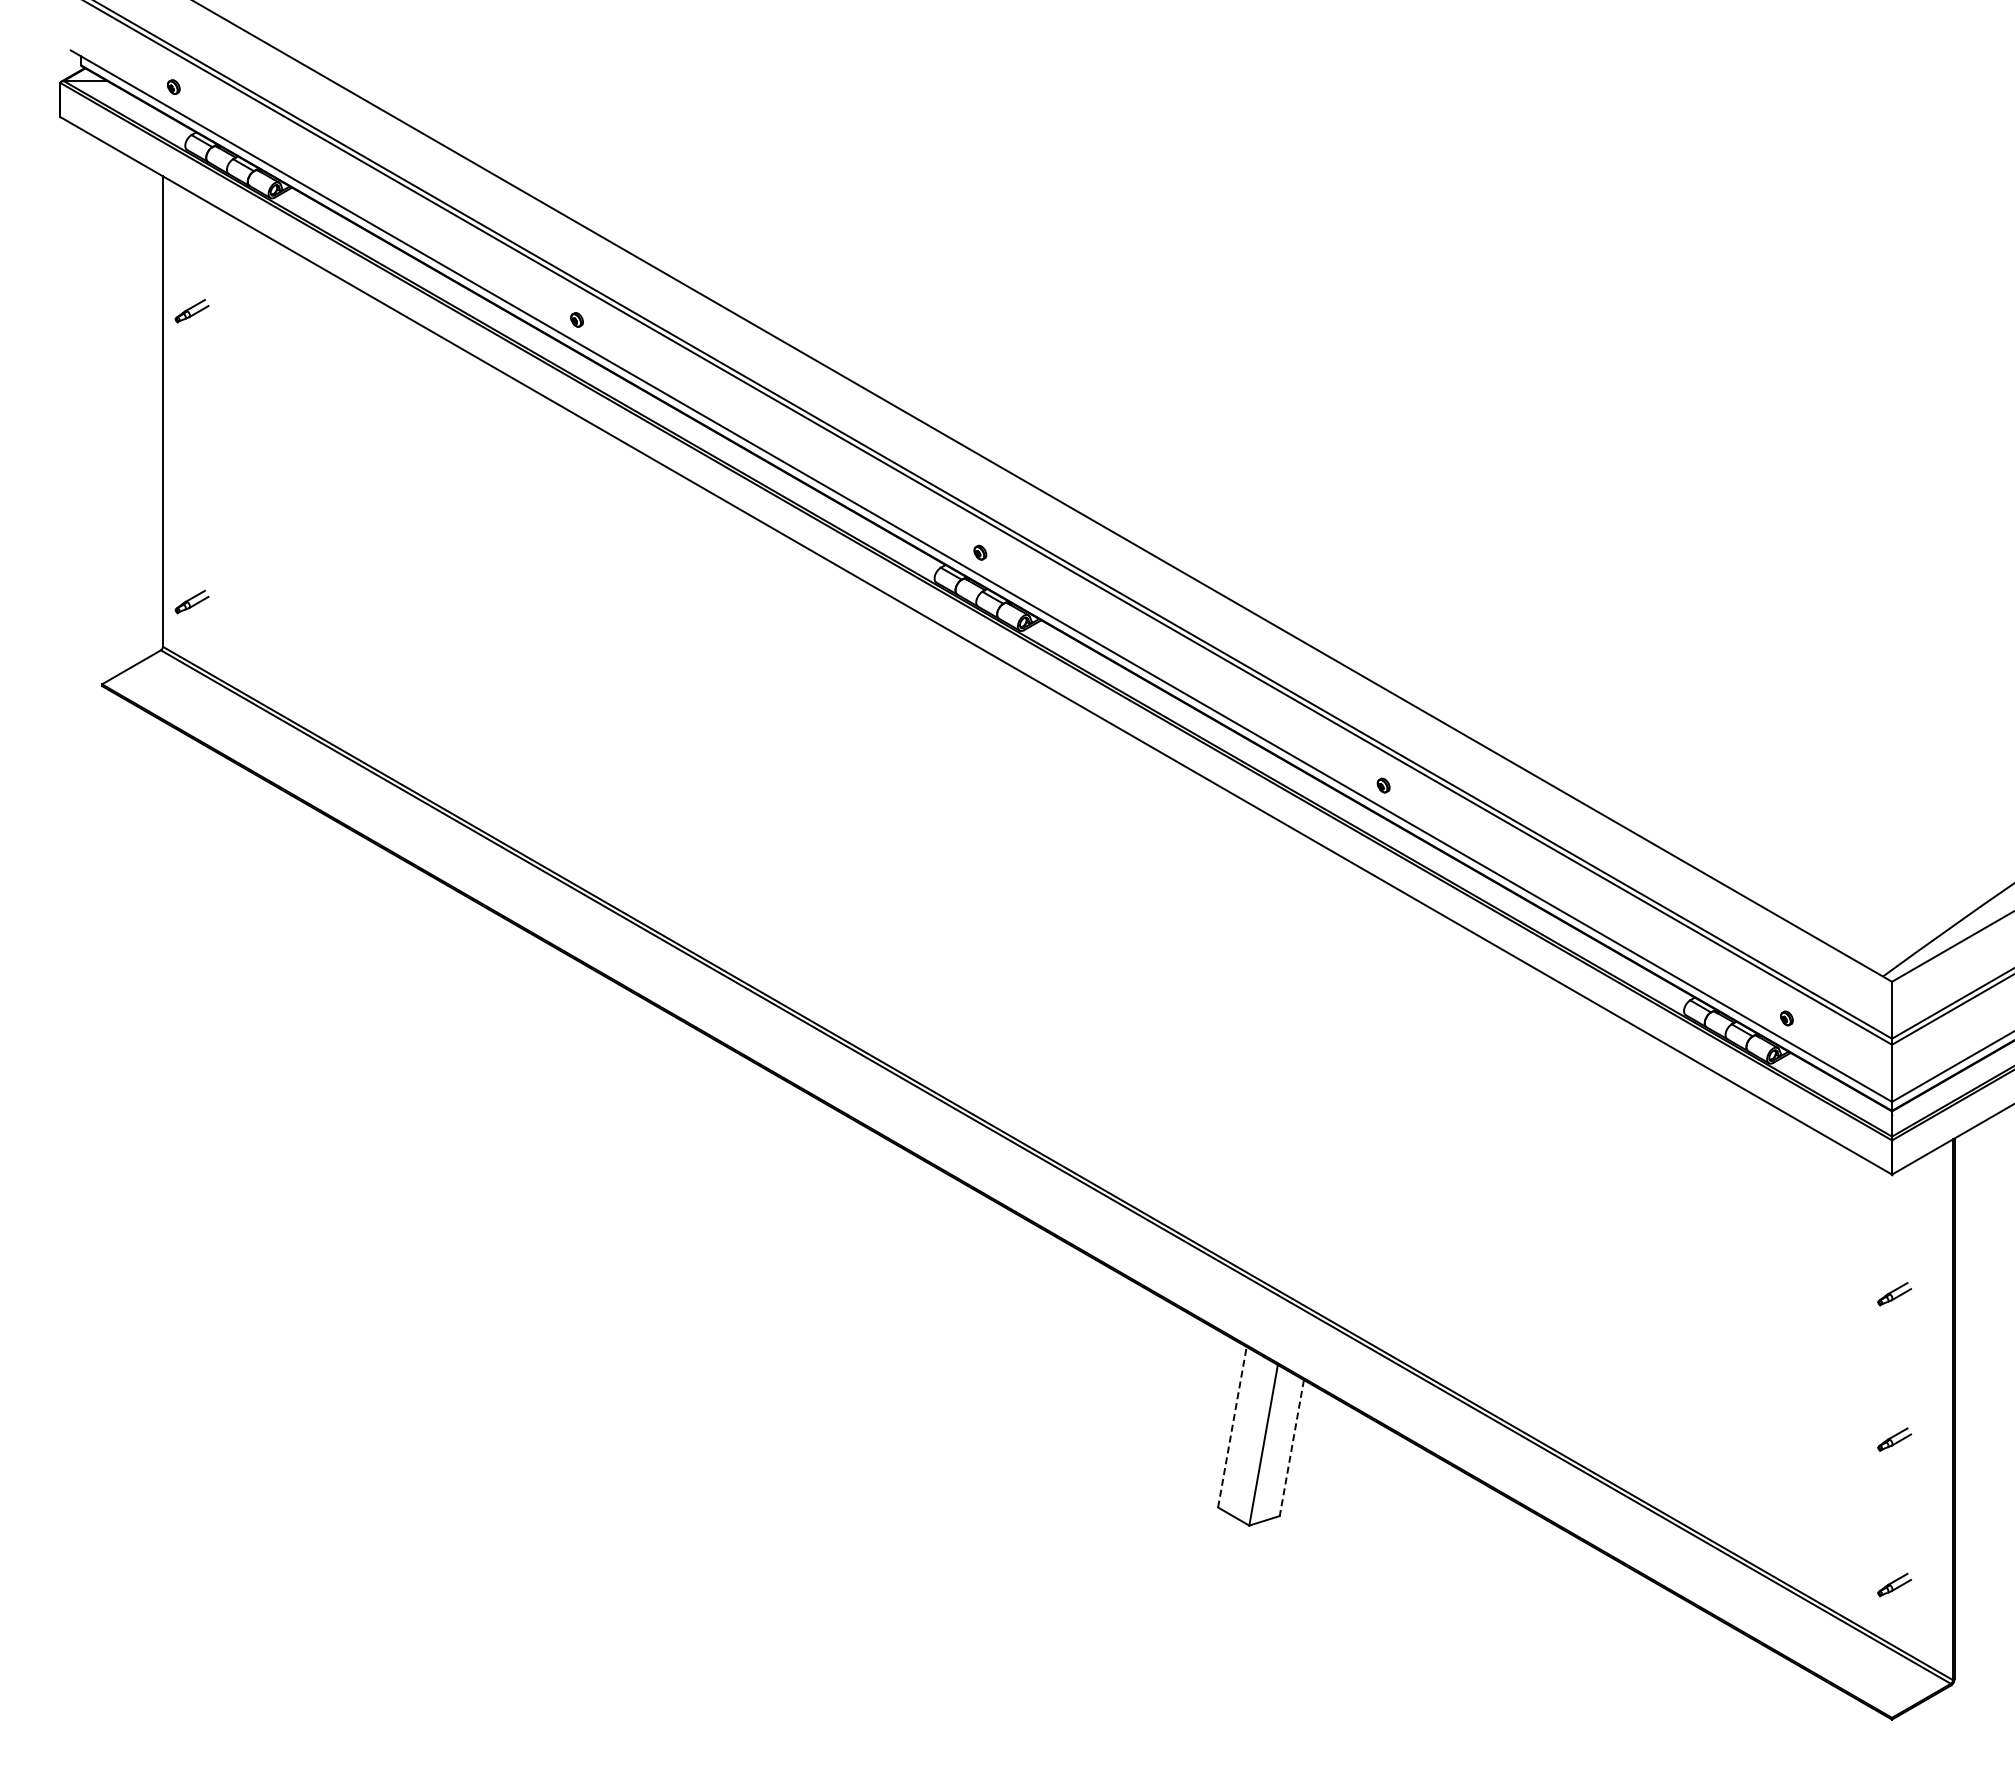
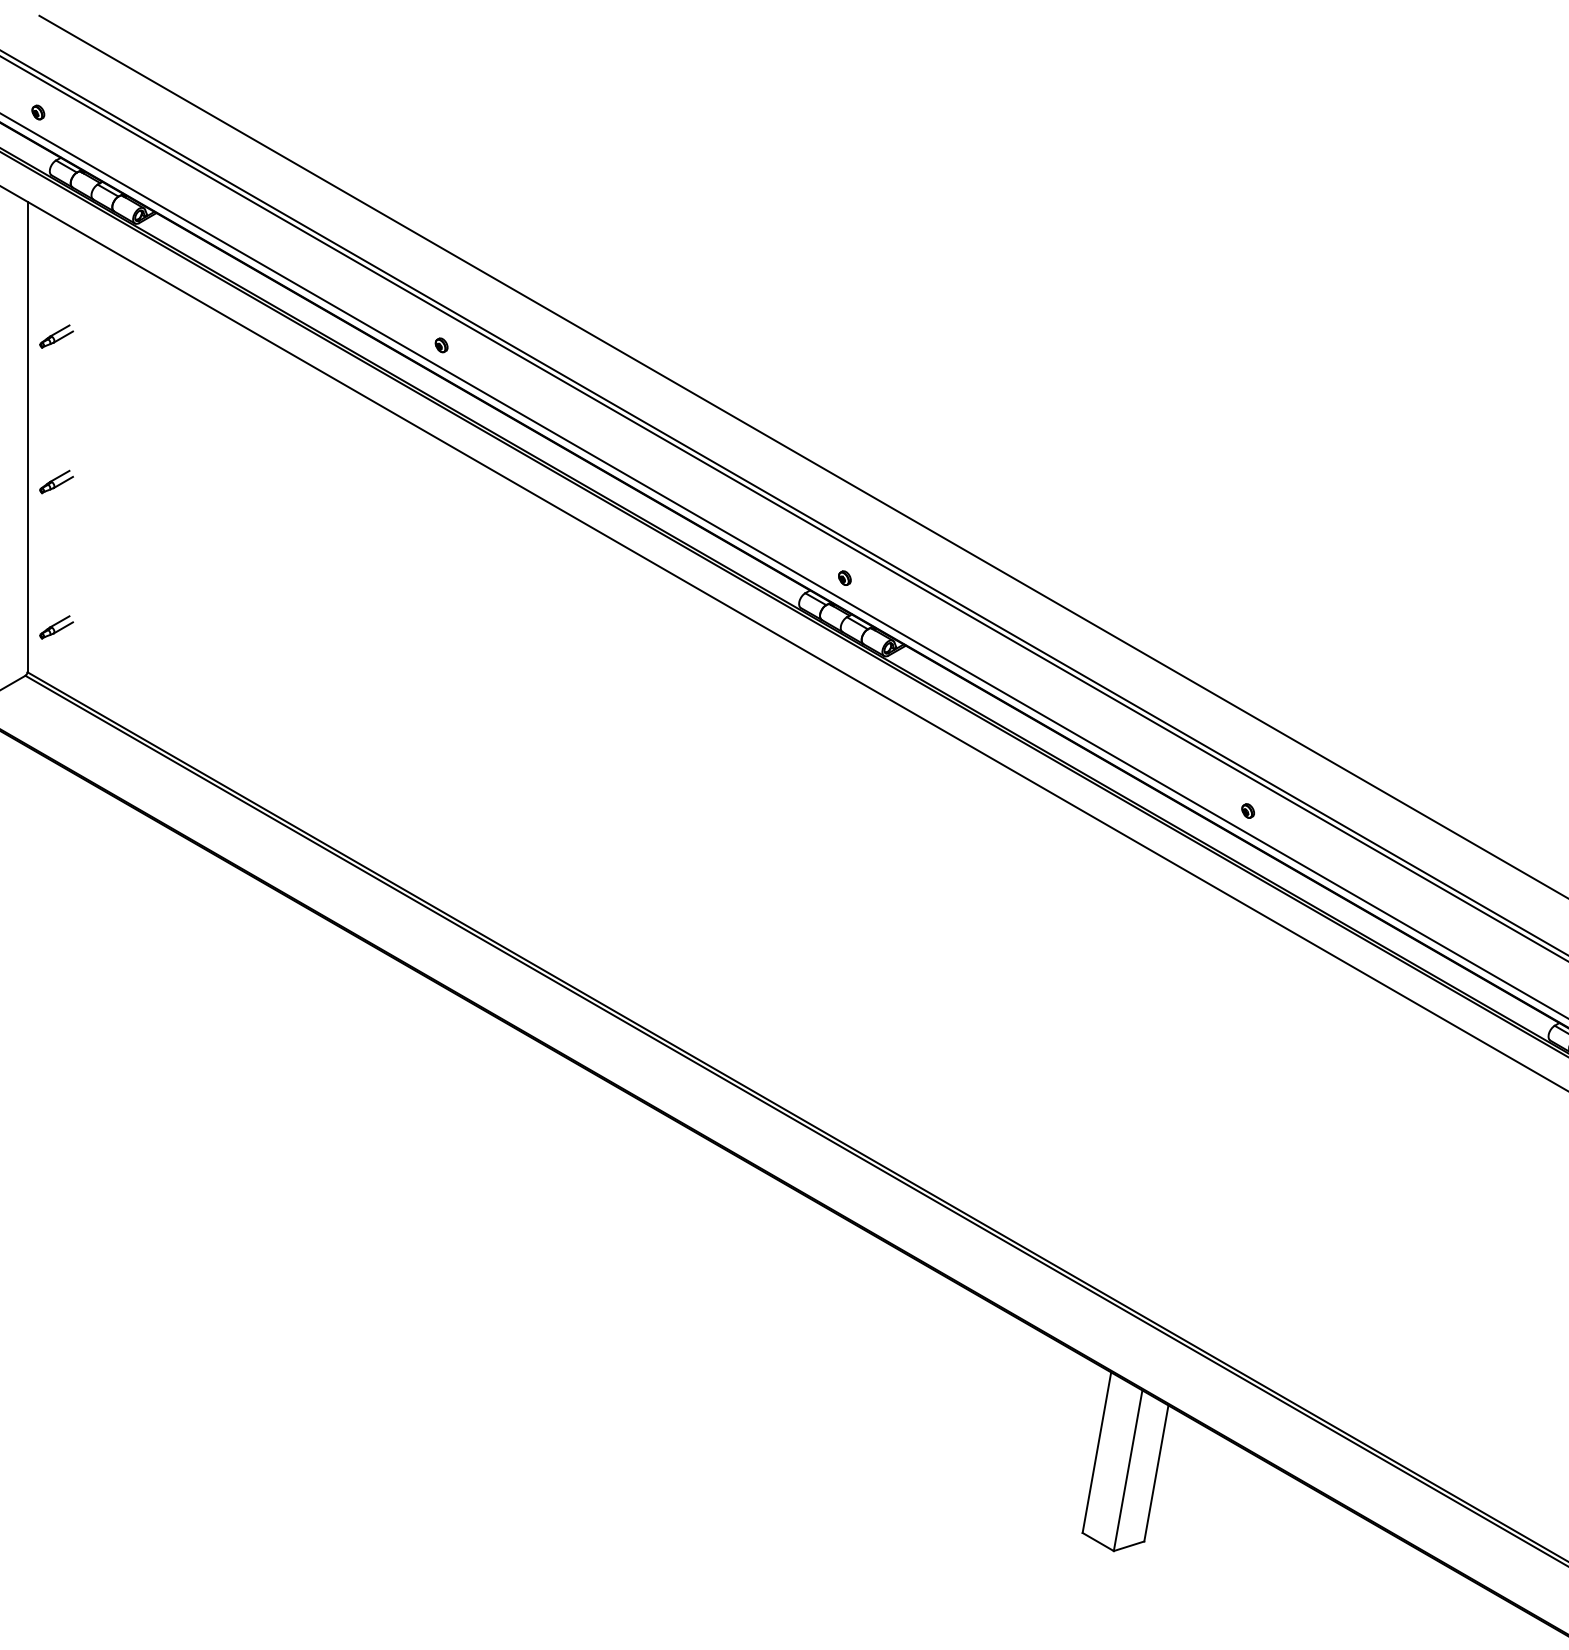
part: (191, 456) -> (56, 481), added
line: (1232, 1427) -> (1097, 1452), dashed -> solid
line: (1291, 1448) -> (1156, 1473), dashed -> solid

